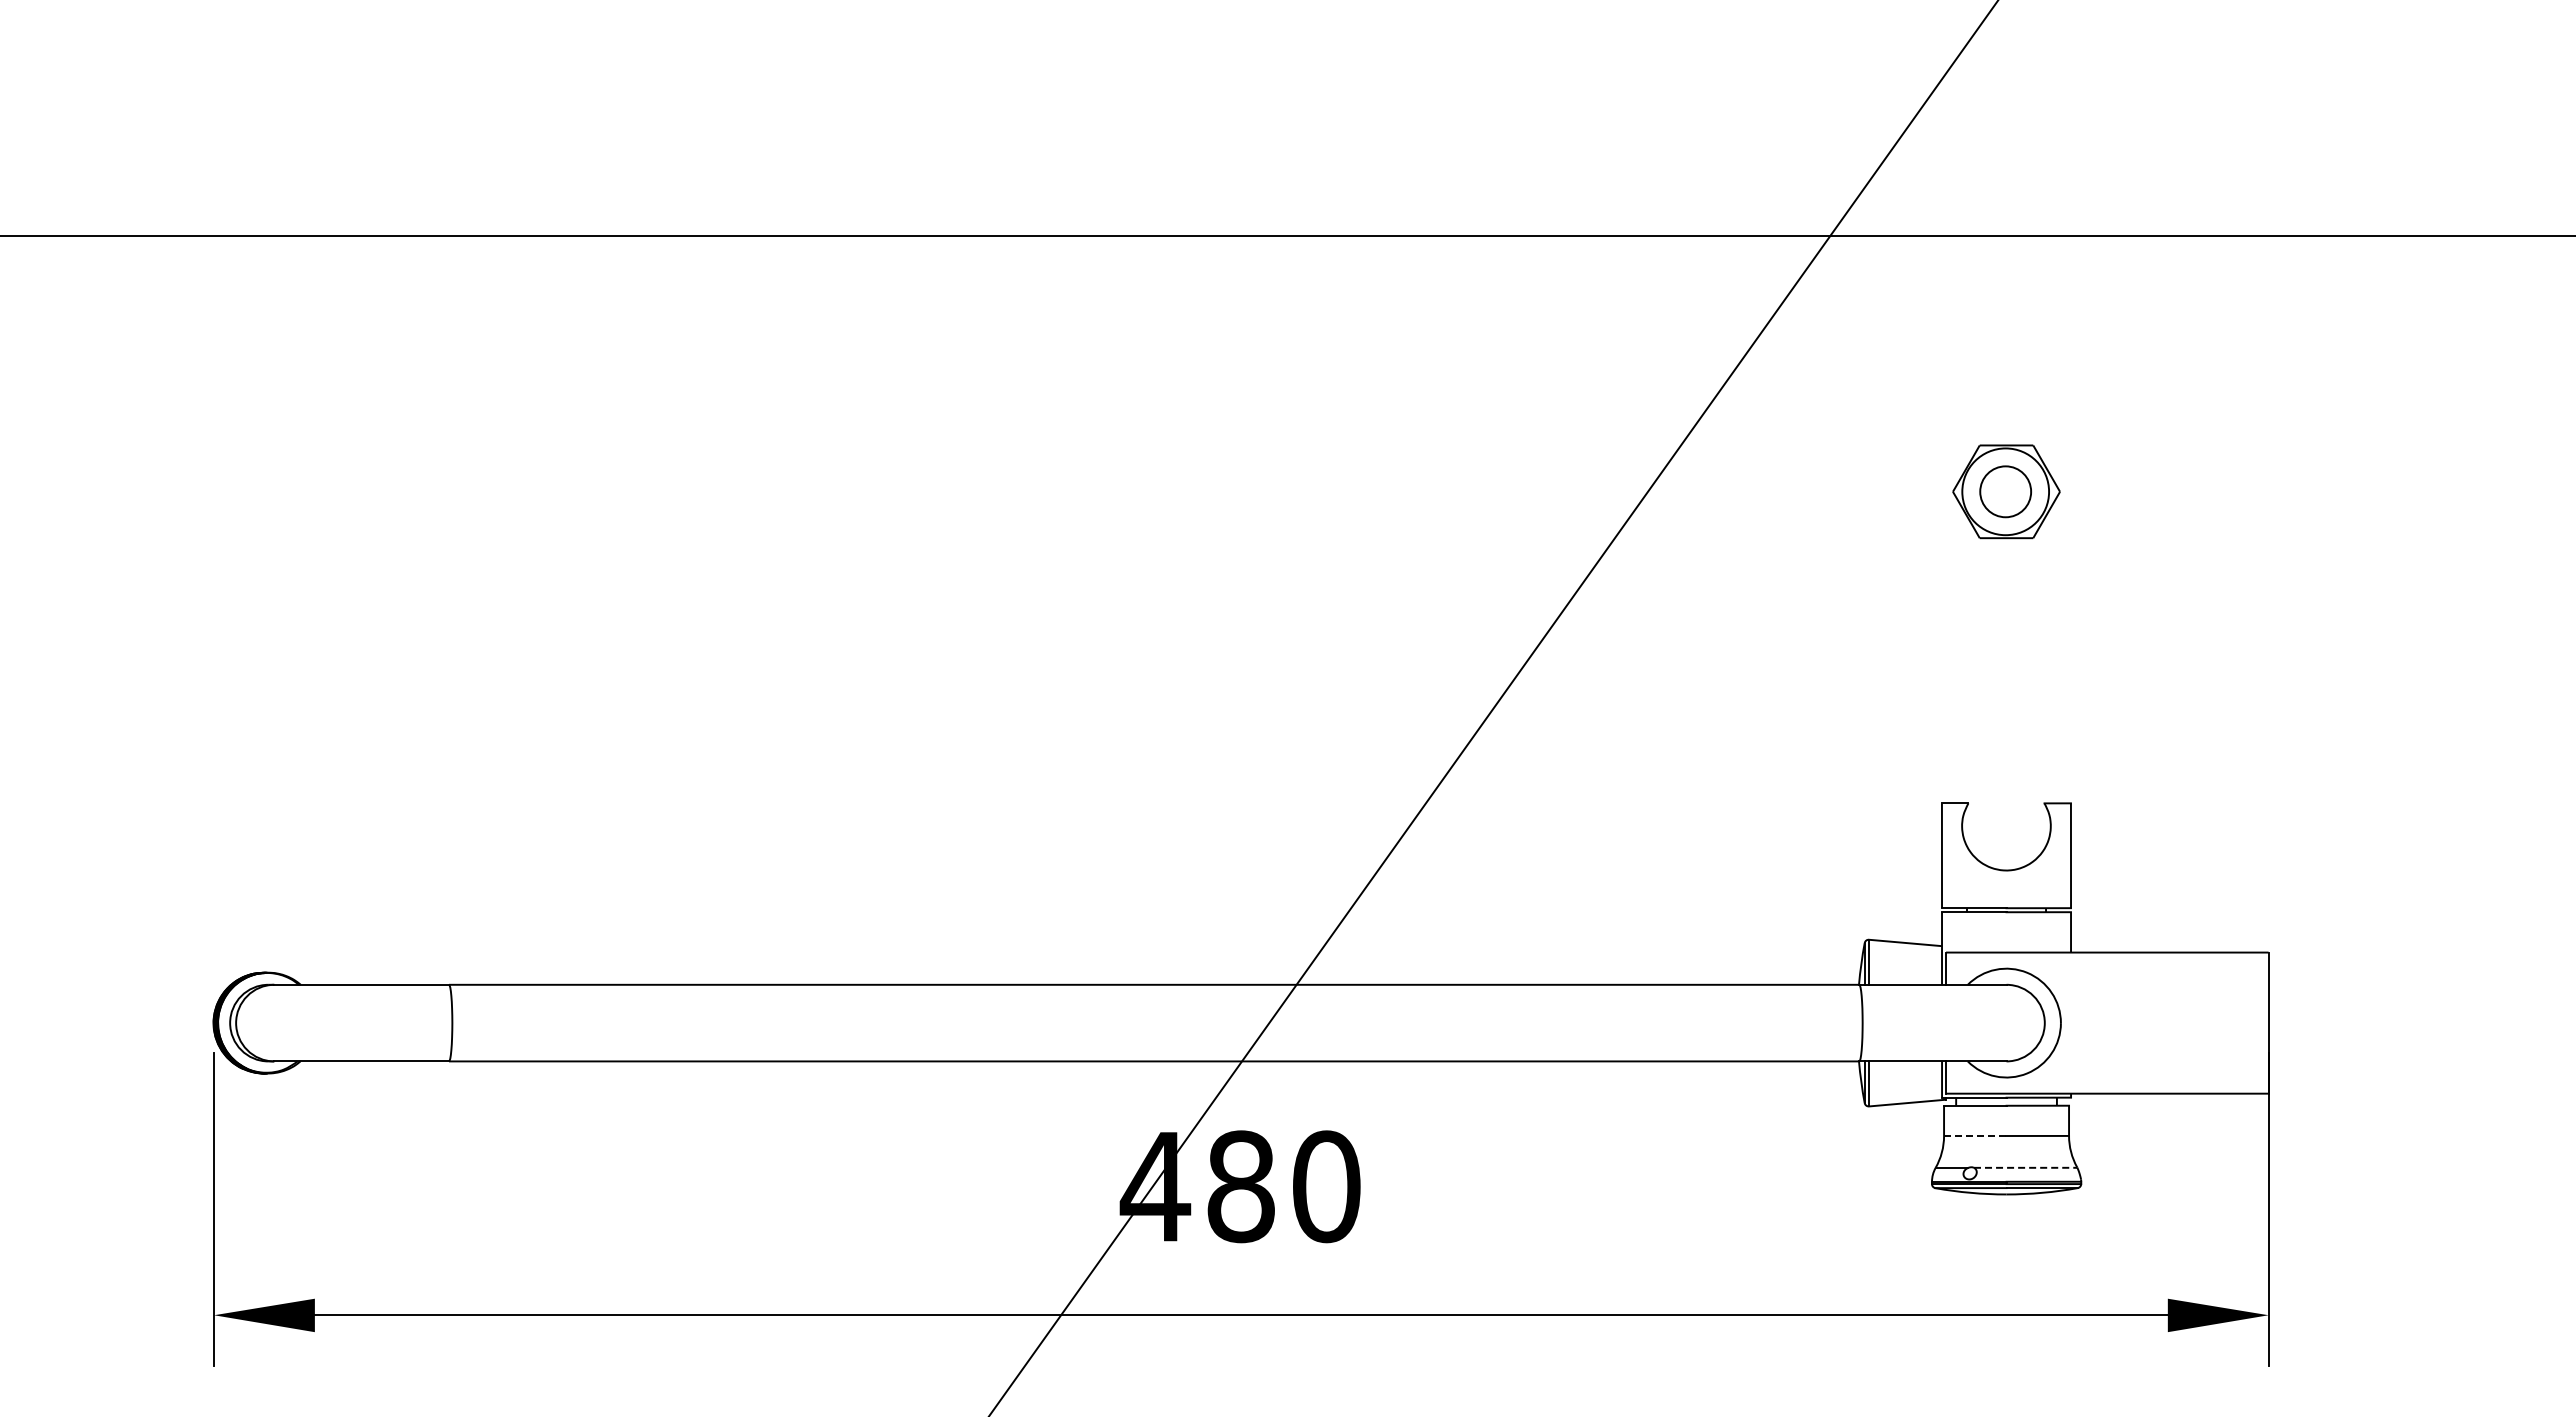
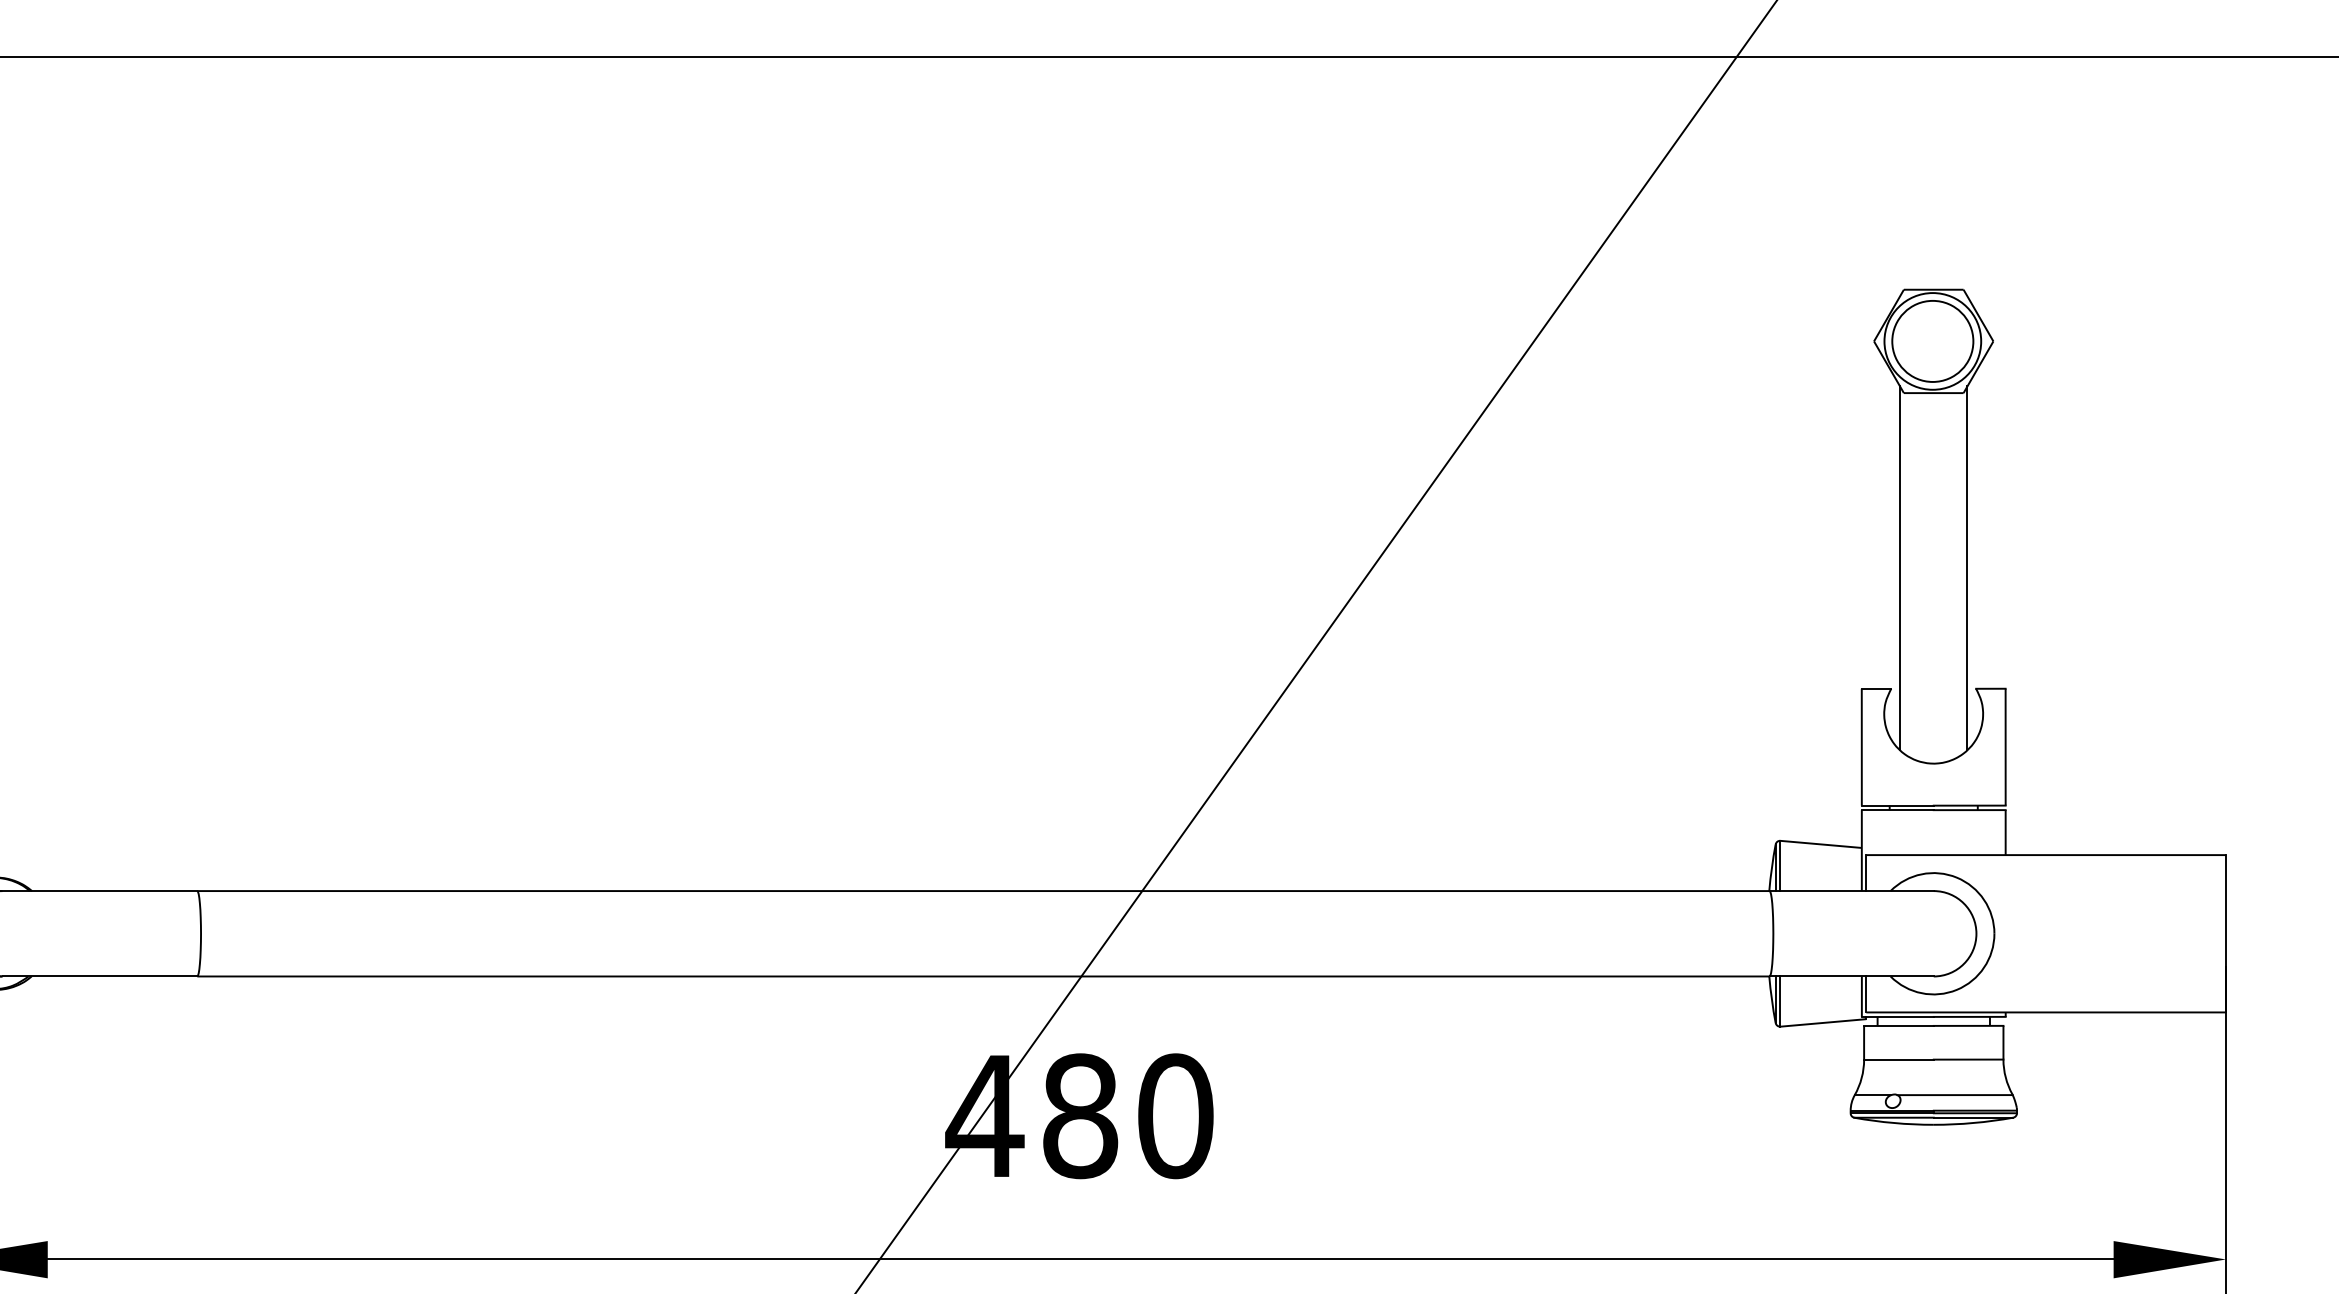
circle: (2005, 491) -> (1932, 341), size x1.43
line: (1976, 694) -> (1900, 567), added
line: (2036, 694) -> (1967, 567), added
line: (1975, 1136) -> (1899, 1060), dashed -> solid
line: (2025, 1167) -> (1954, 1094), dashed -> solid

